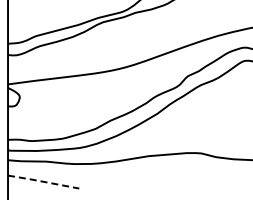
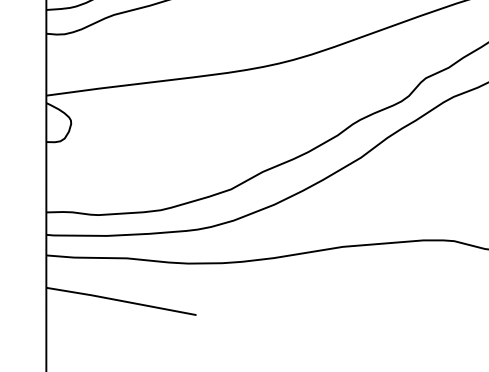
line: (43, 181) -> (121, 300), dashed -> solid

